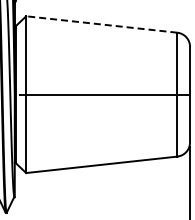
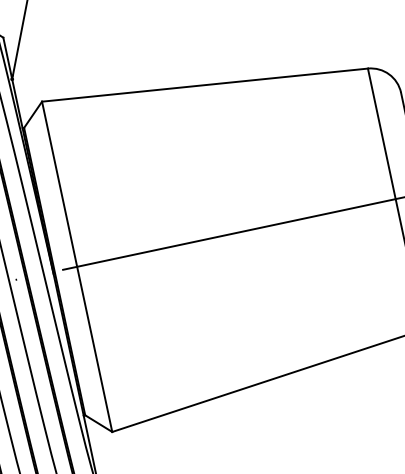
line: (101, 24) -> (204, 85), dashed -> solid

